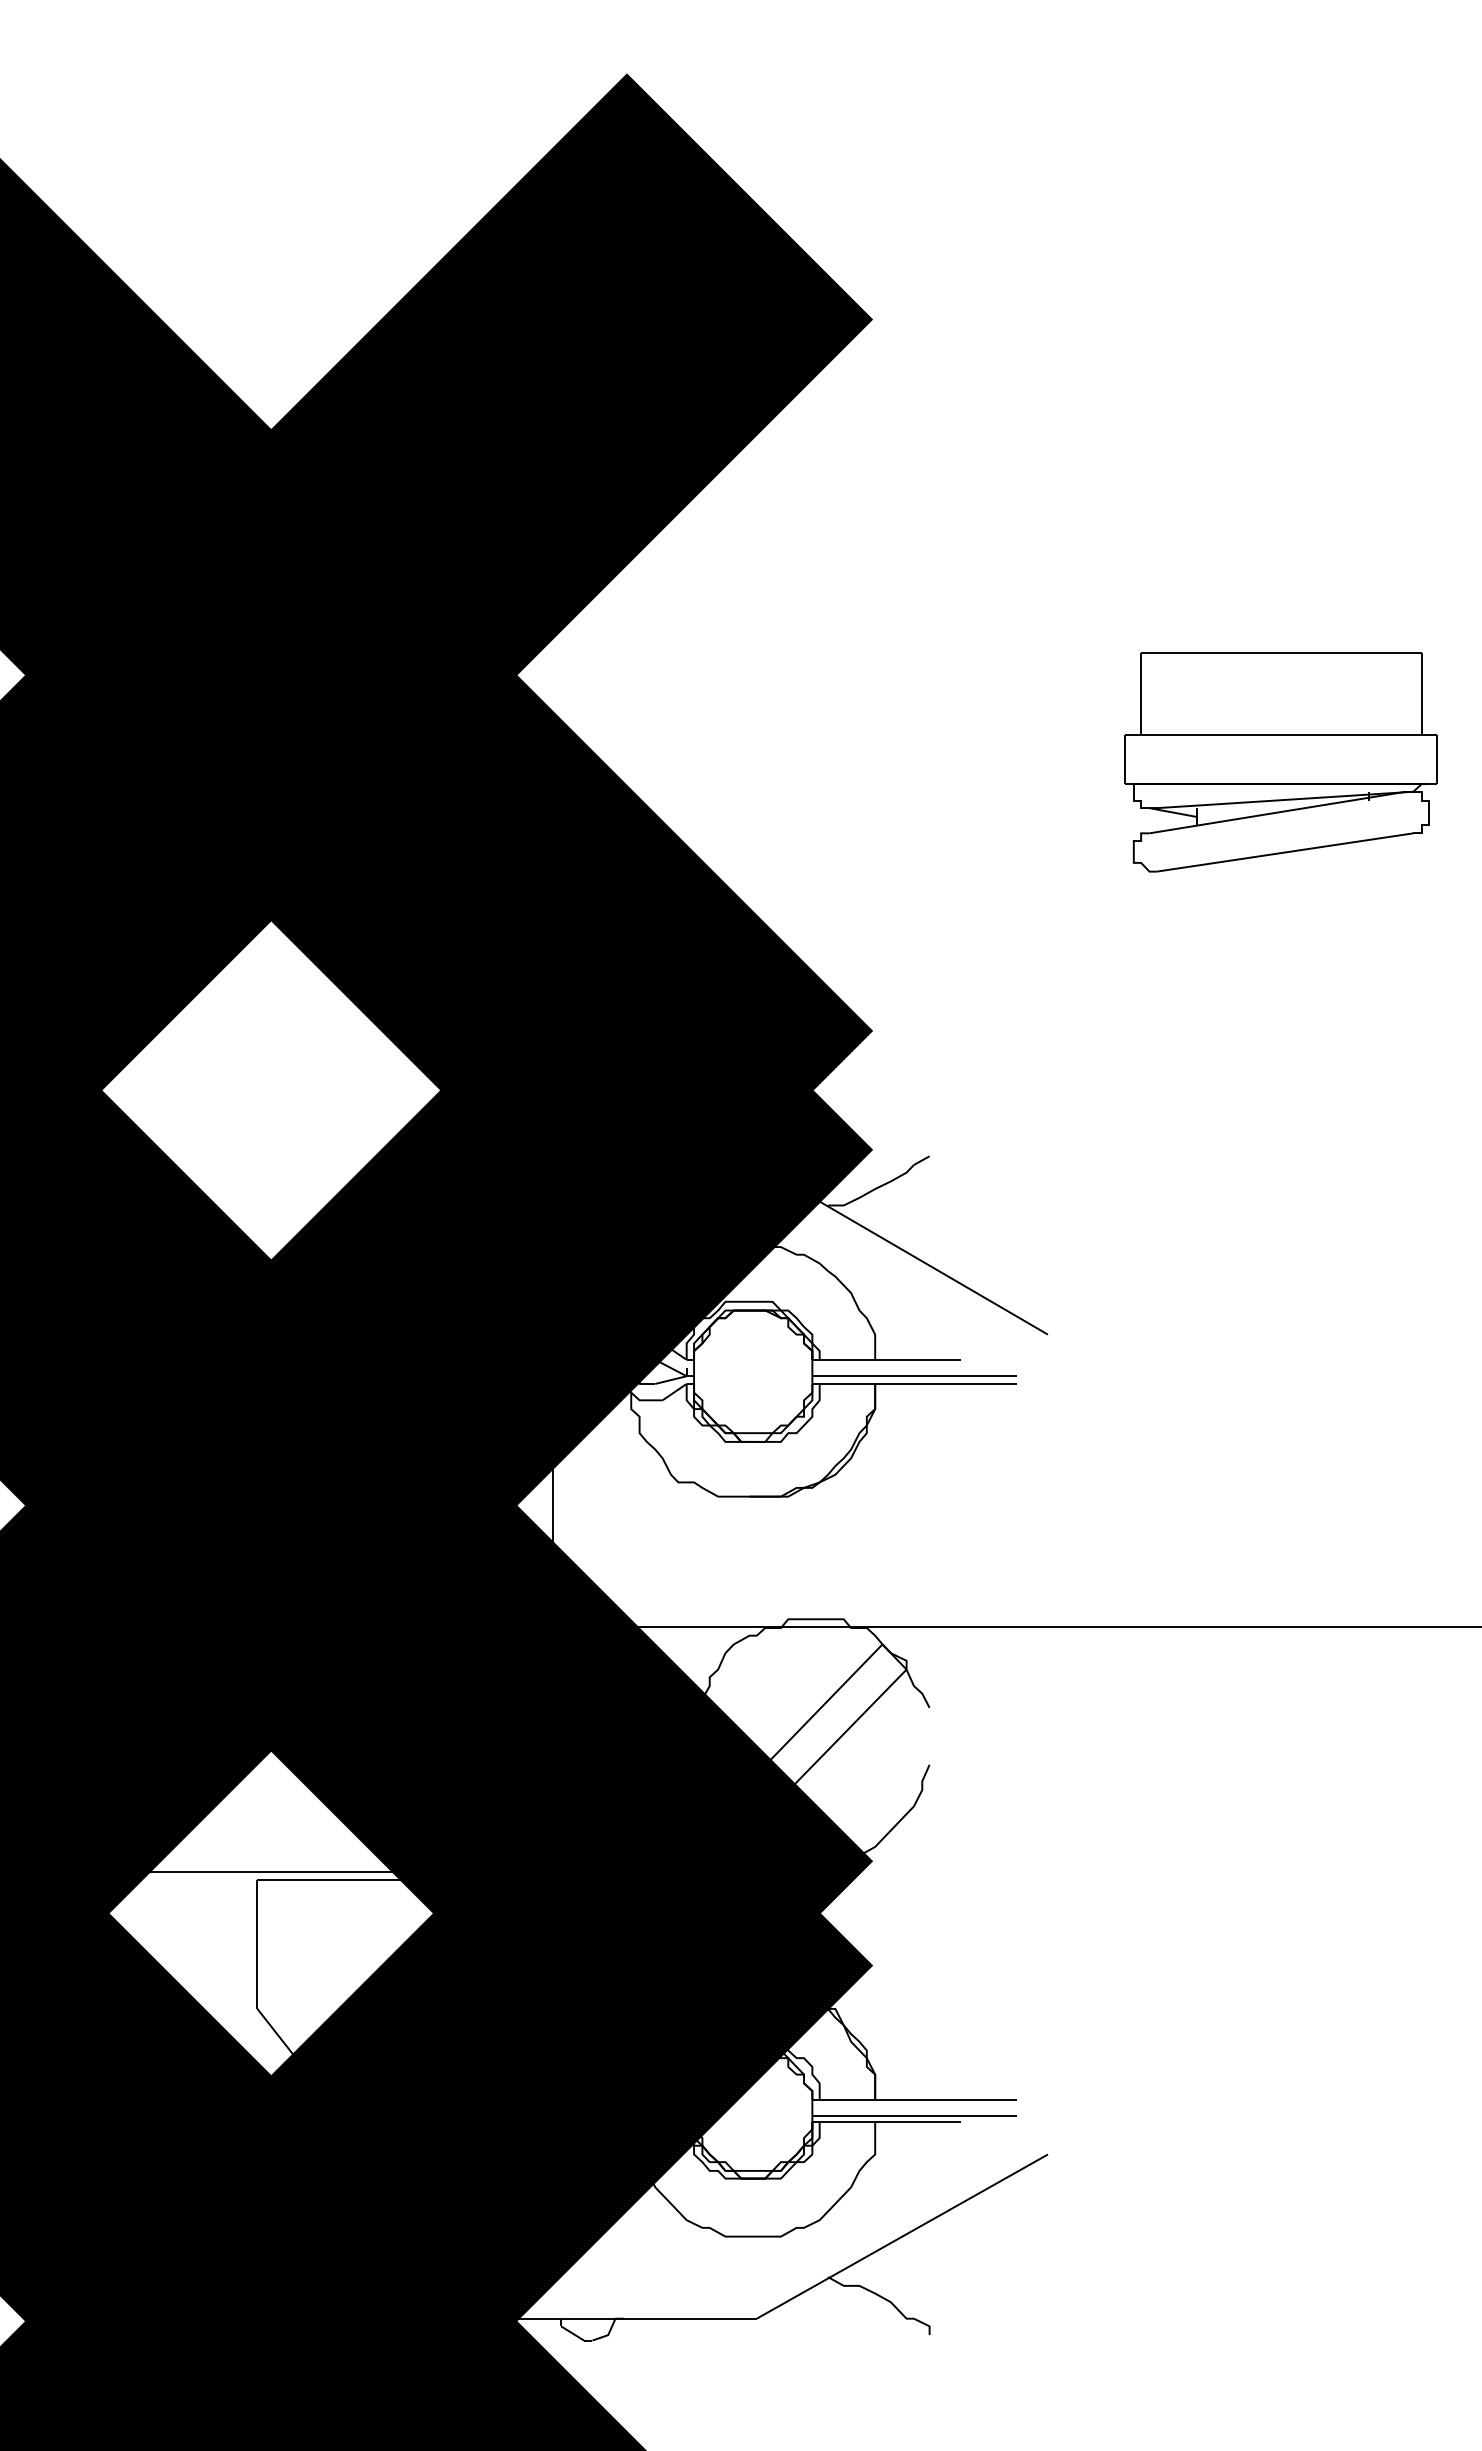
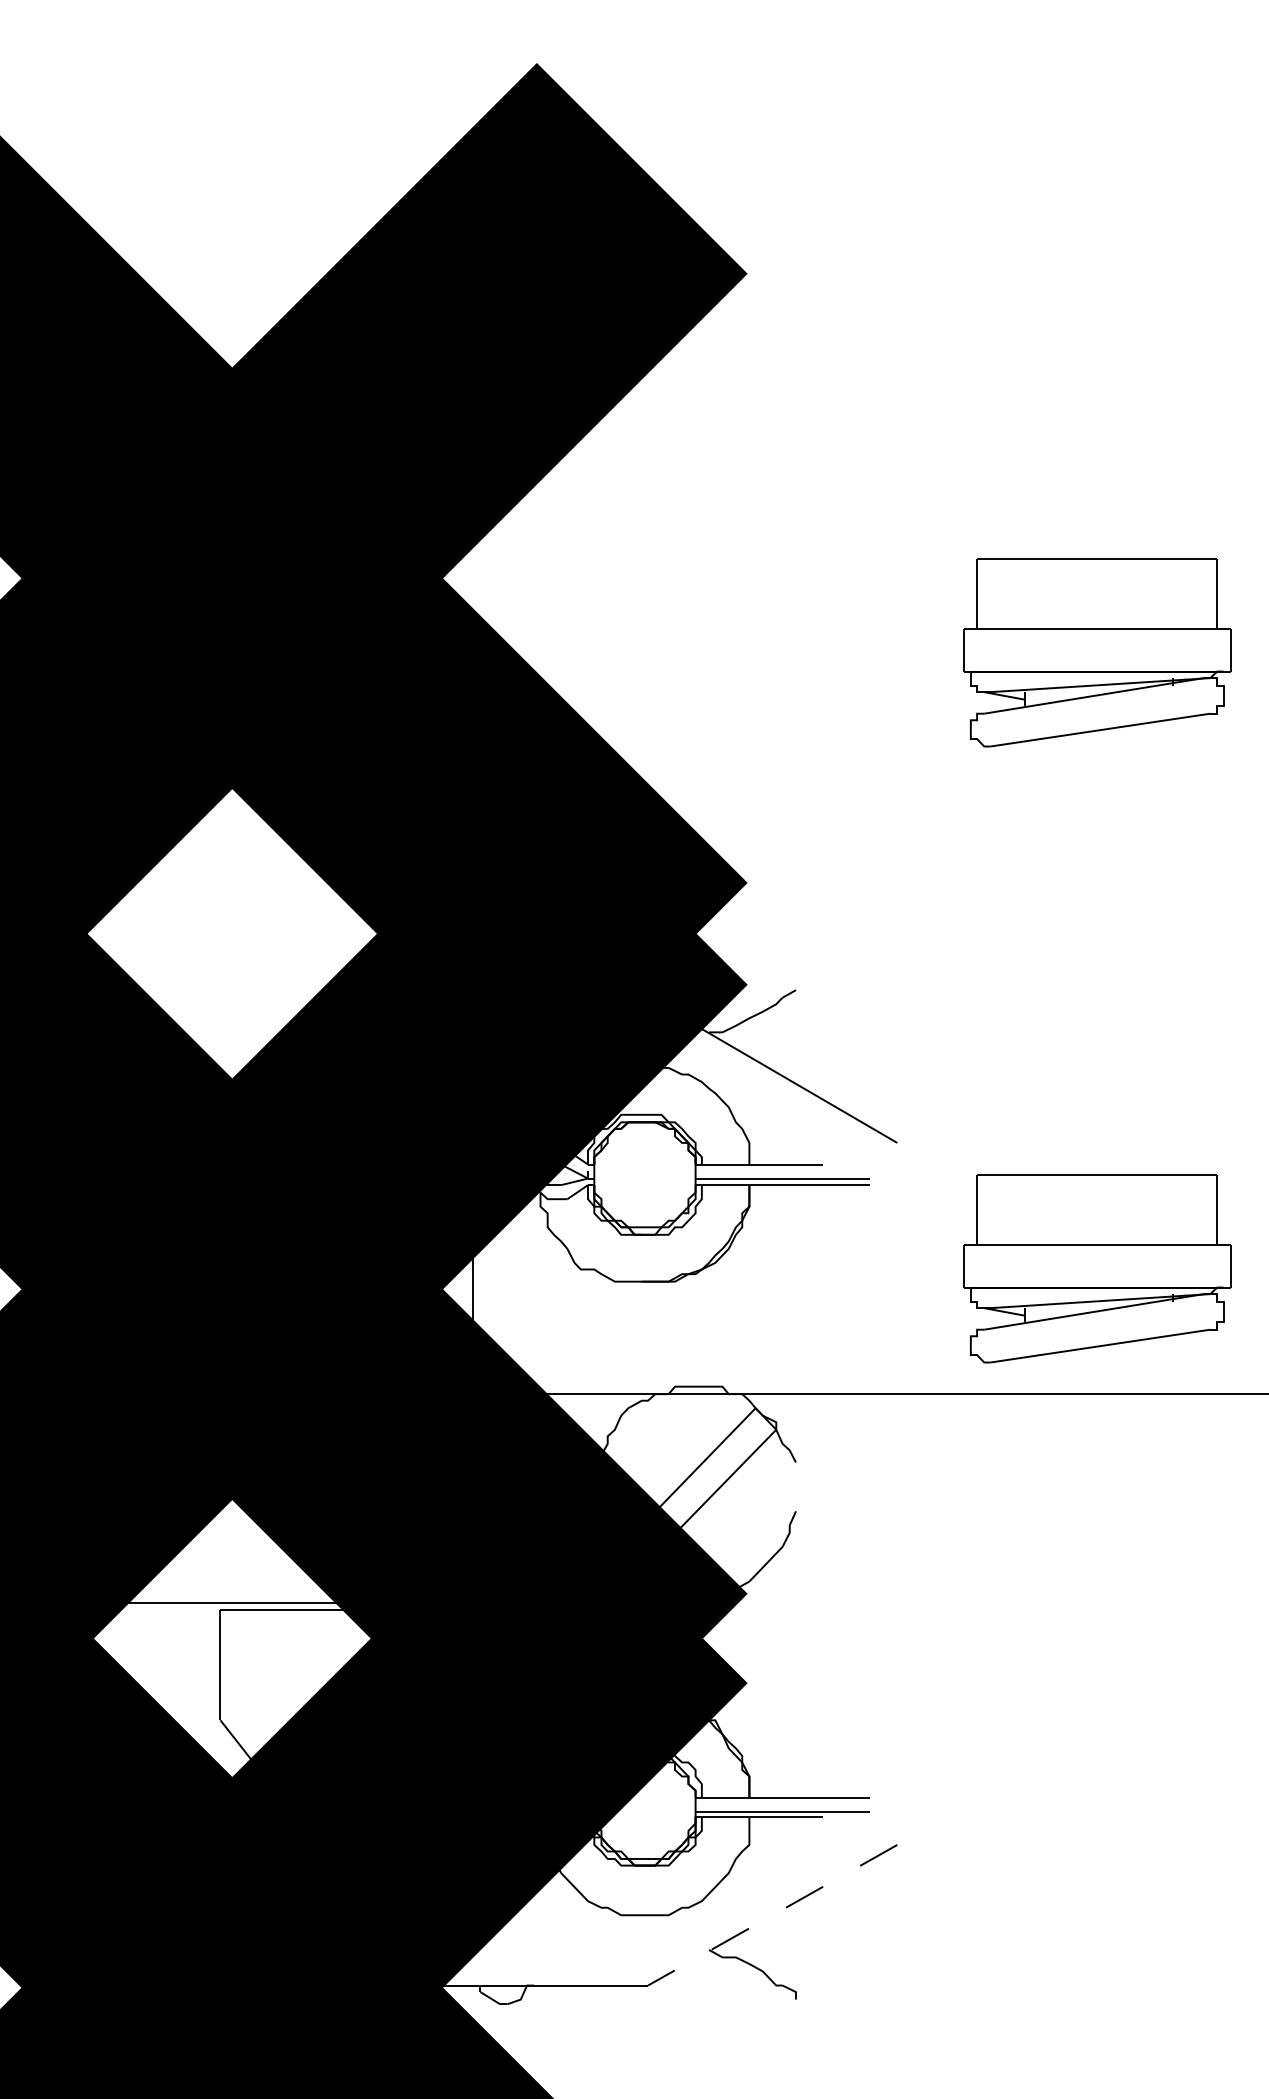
part: (1281, 1481) -> (1097, 1268), added
line: (902, 2236) -> (772, 1915), solid -> dashed

